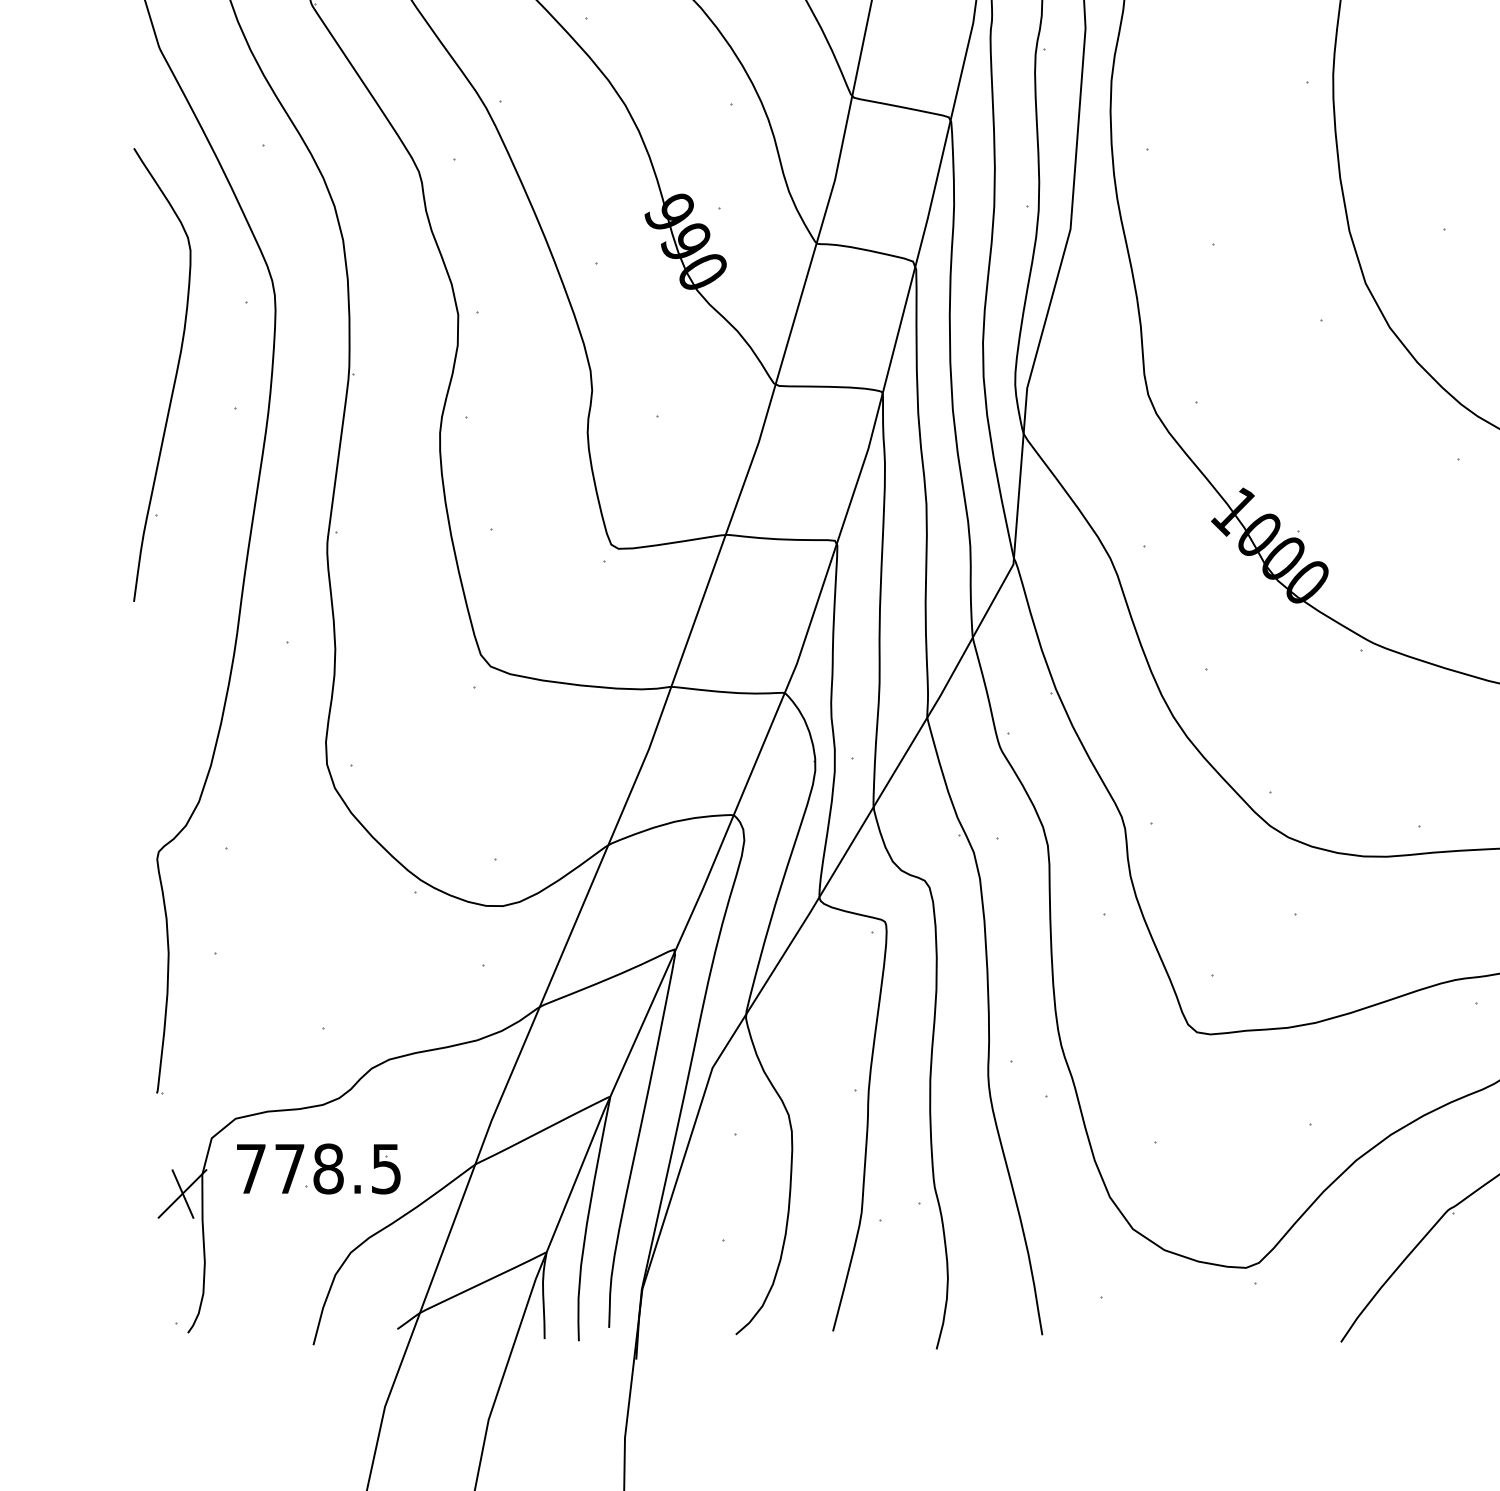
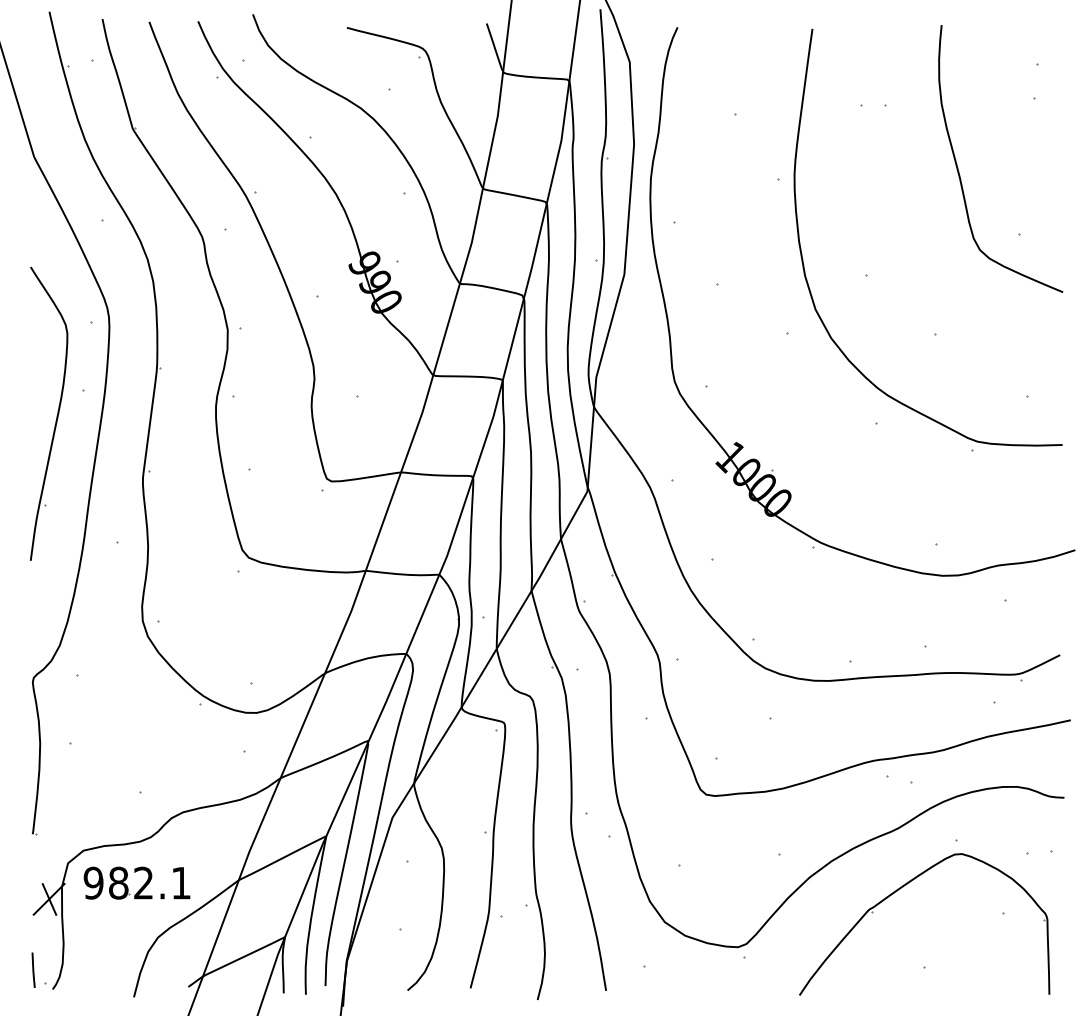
part: (173, 377) -> (56, 415), moved
text: (317, 1167) -> (136, 882), 778.5 -> 982.1
line: (158, 1302) -> (33, 969), added

